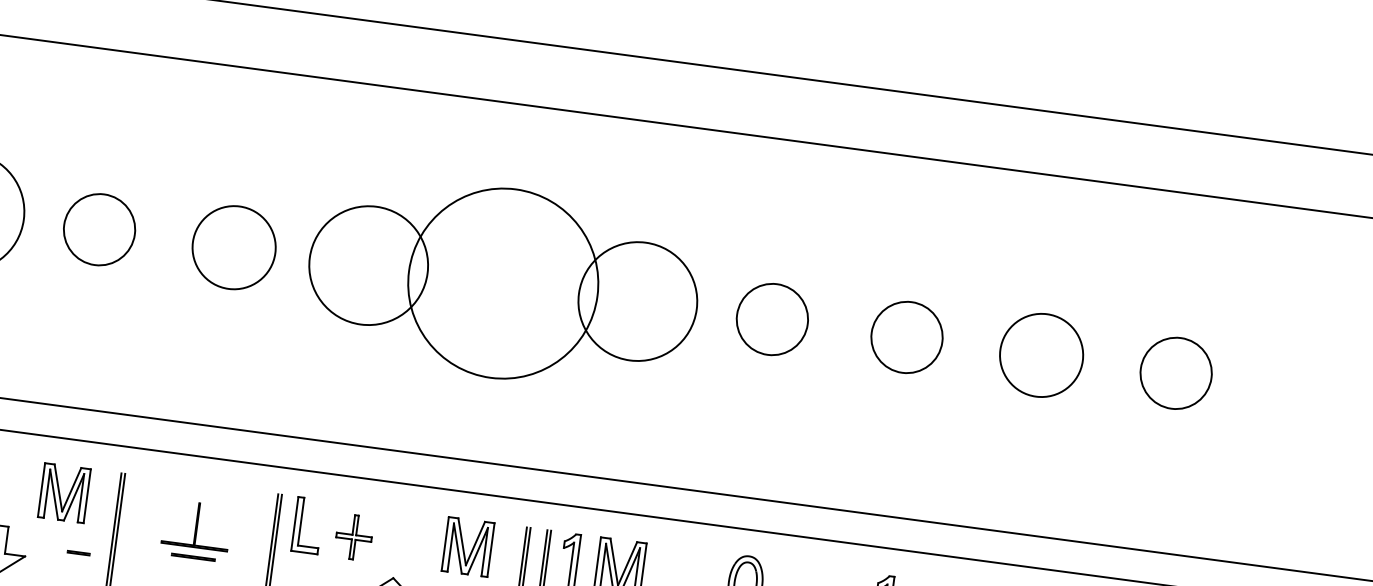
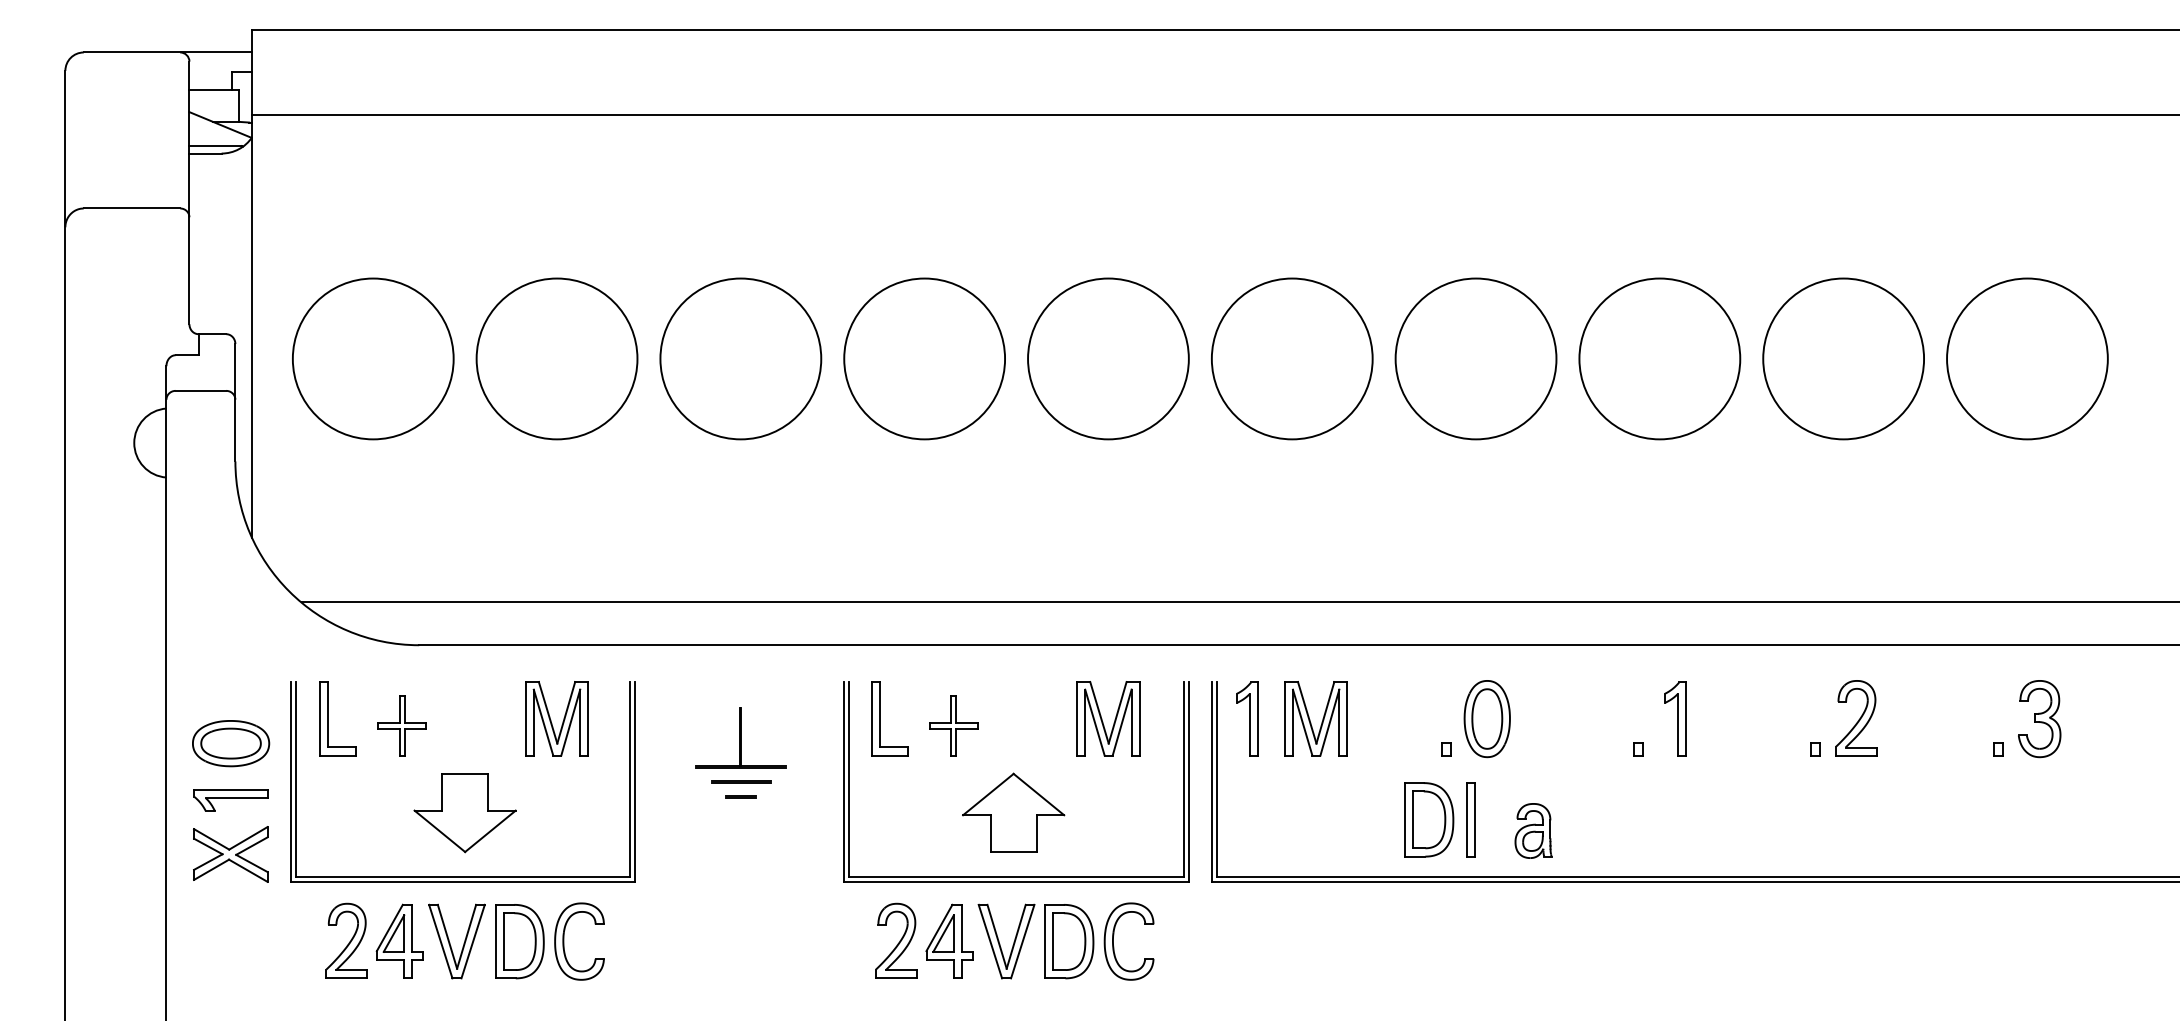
circle: (99, 229) -> (556, 358), size x1.67
circle: (233, 247) -> (740, 358), size x1.43
circle: (503, 283) -> (1108, 358), size x0.62
circle: (772, 319) -> (1475, 358), size x1.67
circle: (906, 337) -> (1659, 358), size x1.67
circle: (1041, 355) -> (1843, 358), size x1.43
circle: (1176, 373) -> (2027, 358), size x1.67
line: (78, 552) -> (740, 796), moved

